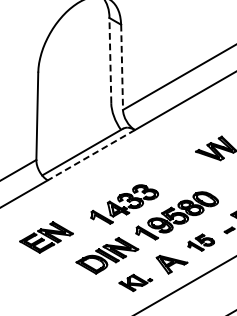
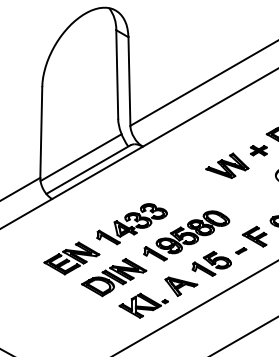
line: (110, 60) -> (117, 74), dashed -> solid
line: (122, 68) -> (129, 82), dashed -> solid
line: (75, 140) -> (80, 157), added
line: (91, 155) -> (97, 173), dashed -> solid
part: (46, 237) -> (71, 258), moved
part: (201, 242) -> (211, 263), size x1.43
part: (135, 282) -> (143, 305), size x1.43

